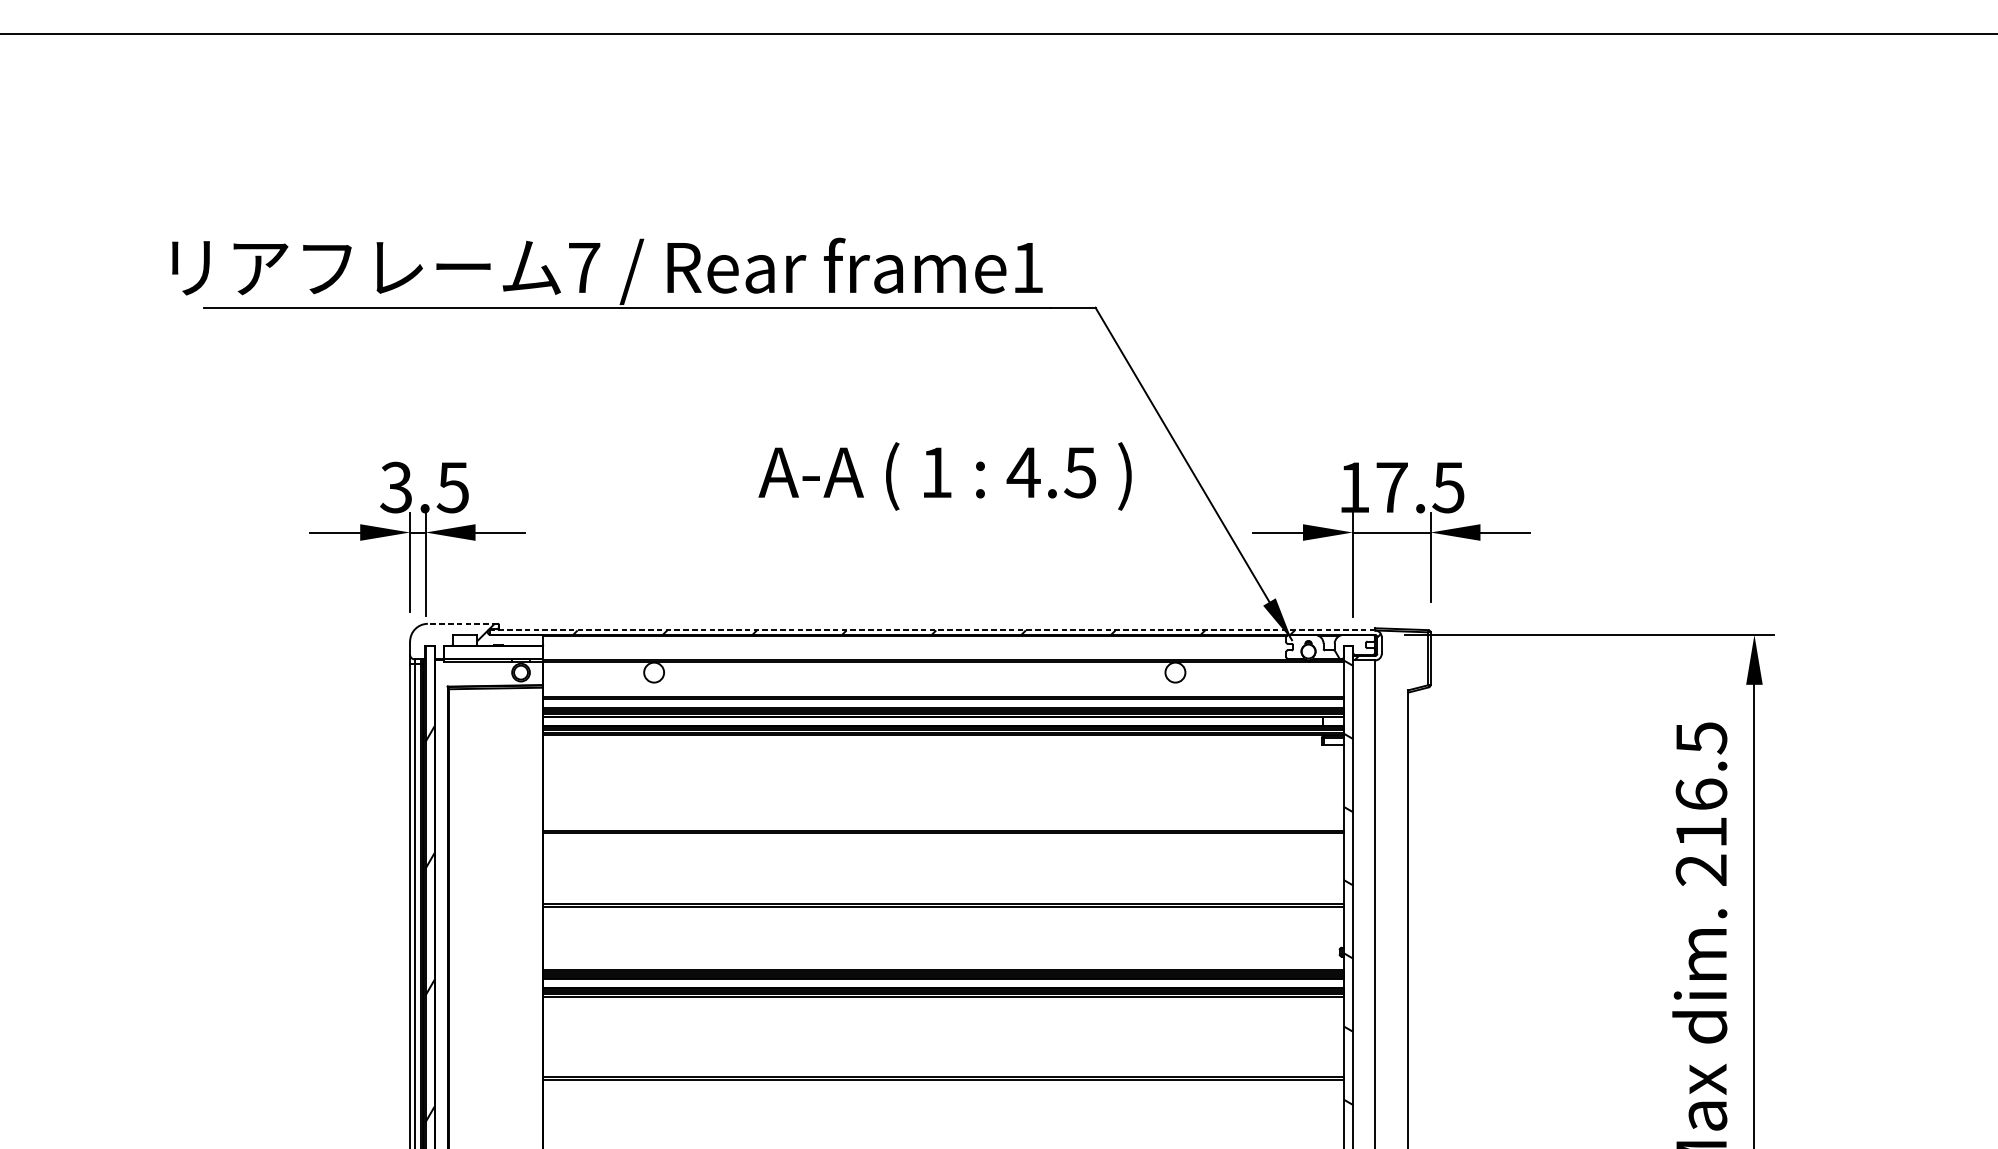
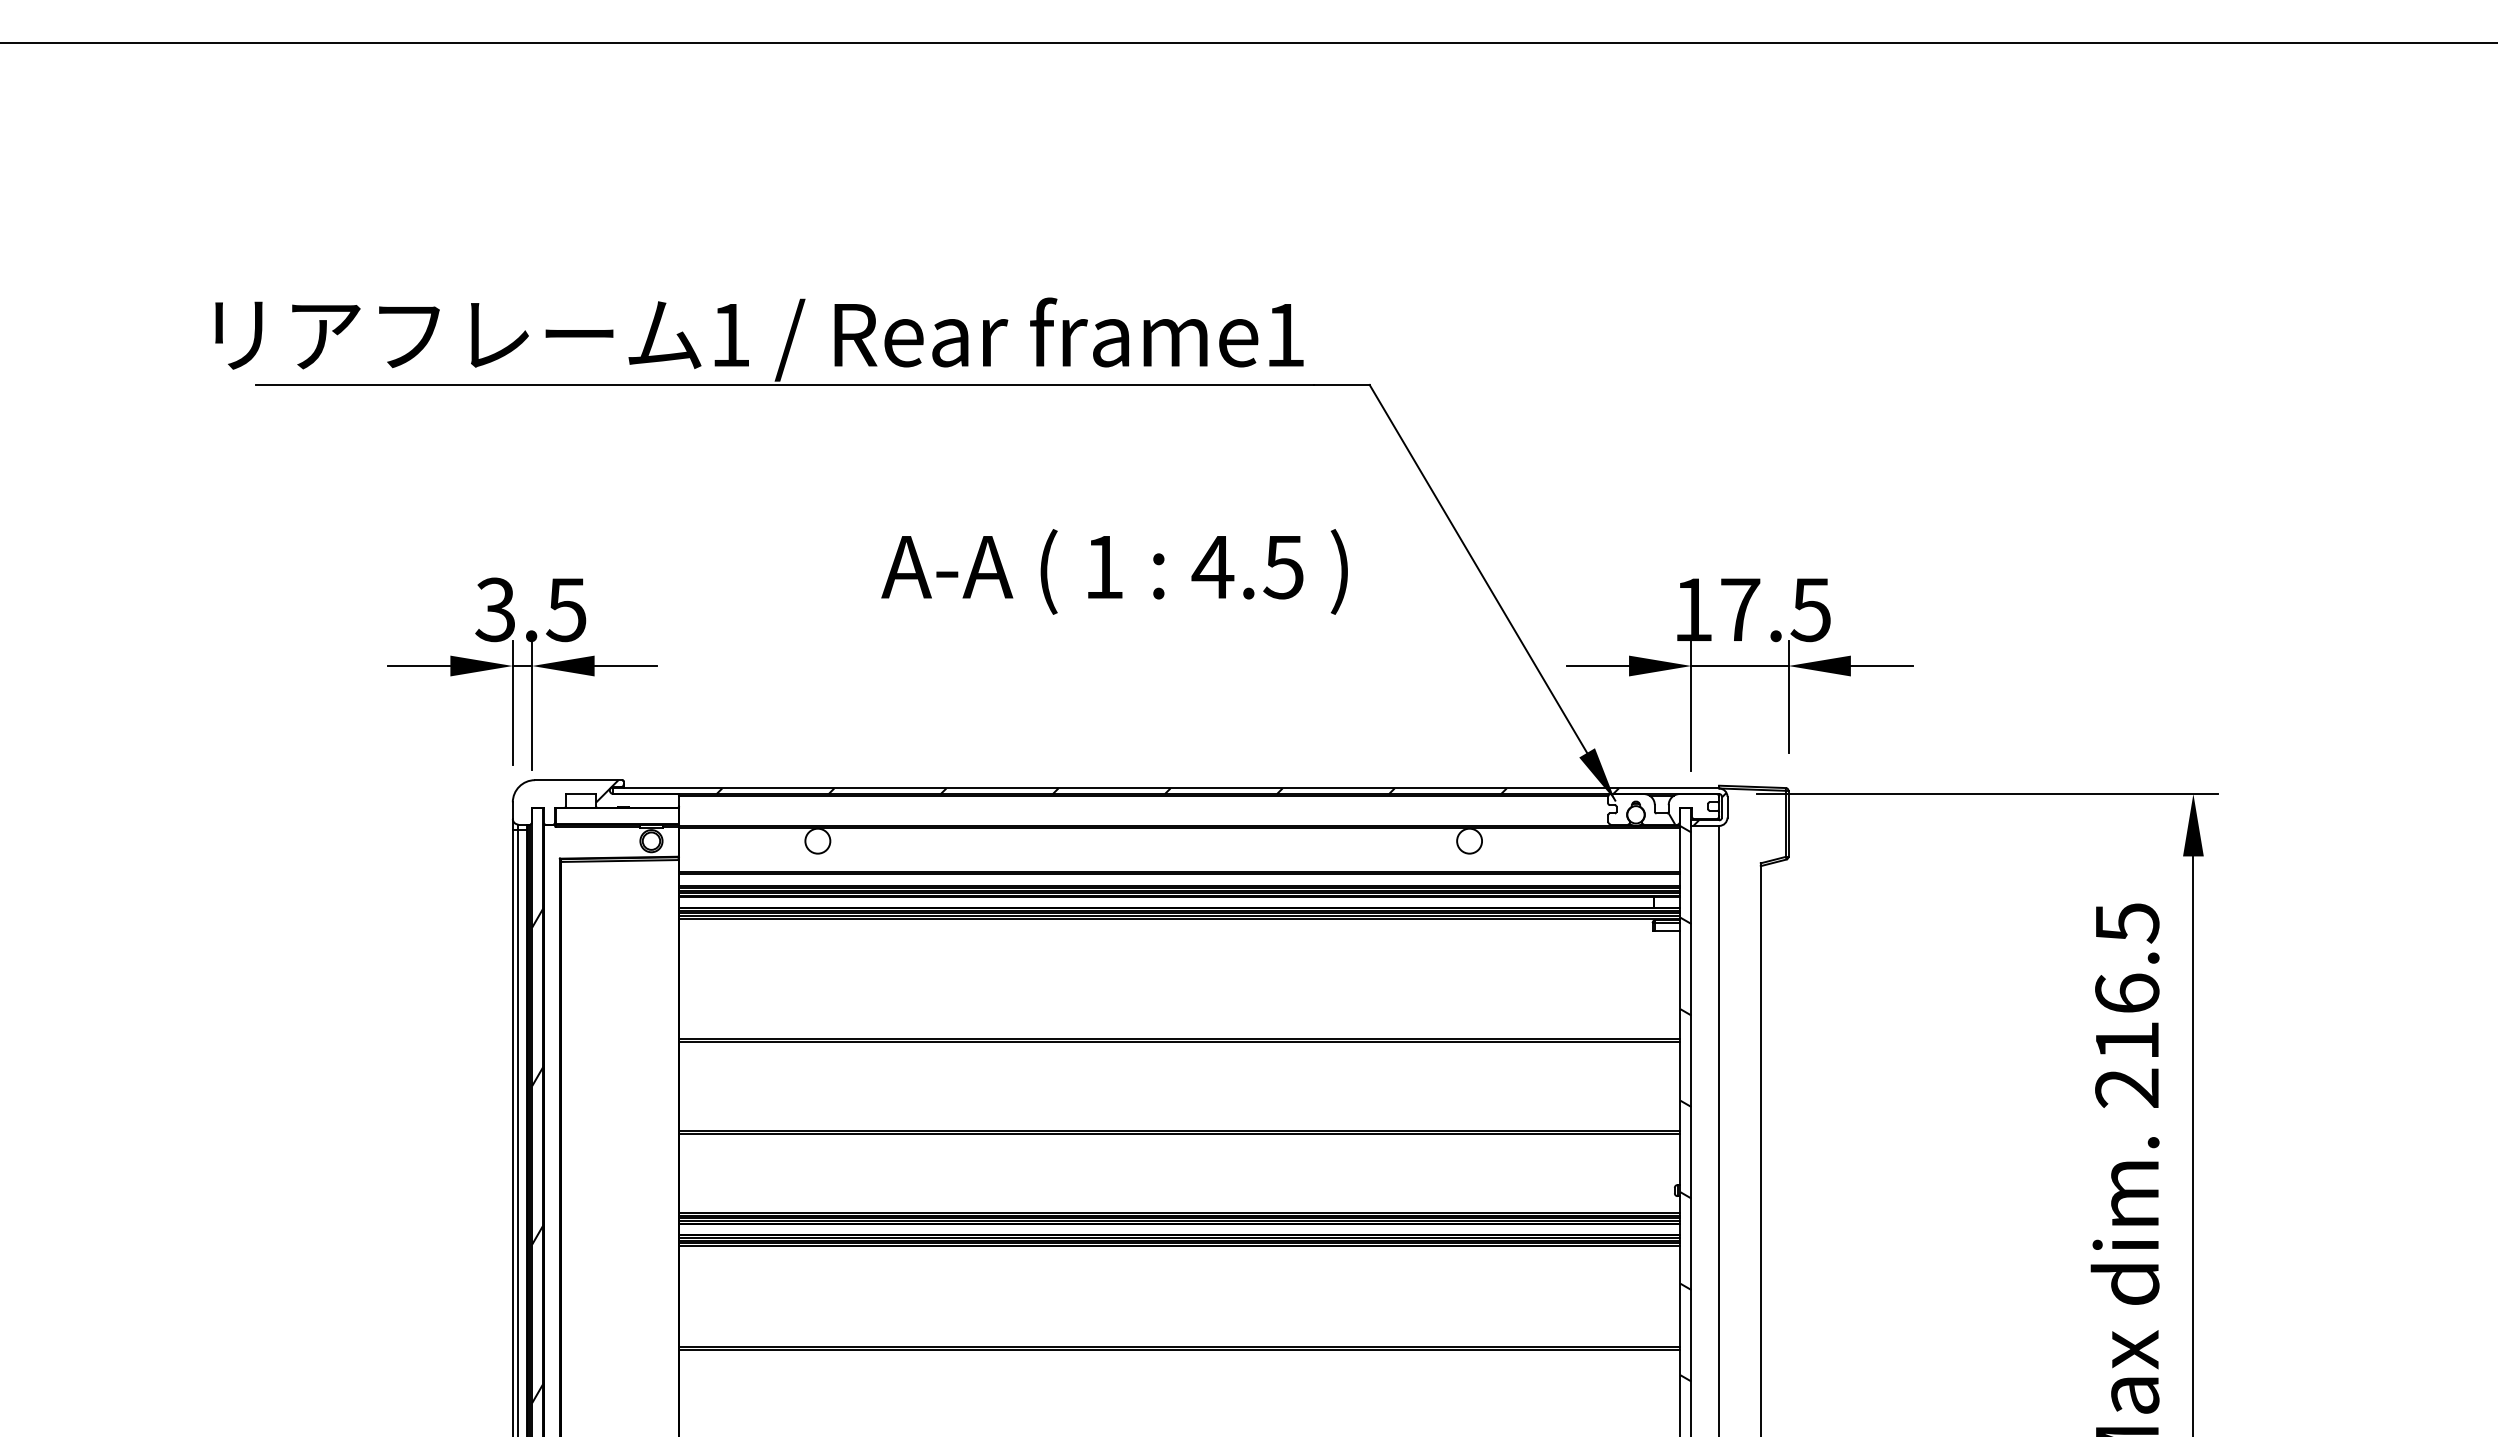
text: (584, 268) -> (730, 335), 7 -> 1
text: (945, 476) -> (1114, 571), moved
line: (462, 624) -> (578, 780), dashed -> solid
line: (932, 630) -> (1165, 788), dashed -> solid

